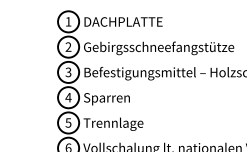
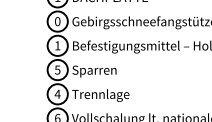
text: (68, 46) -> (57, 20), 2 -> 0
text: (68, 72) -> (57, 45), 3 -> 1
text: (68, 97) -> (57, 69), 4 -> 5
text: (68, 122) -> (57, 93), 5 -> 4

